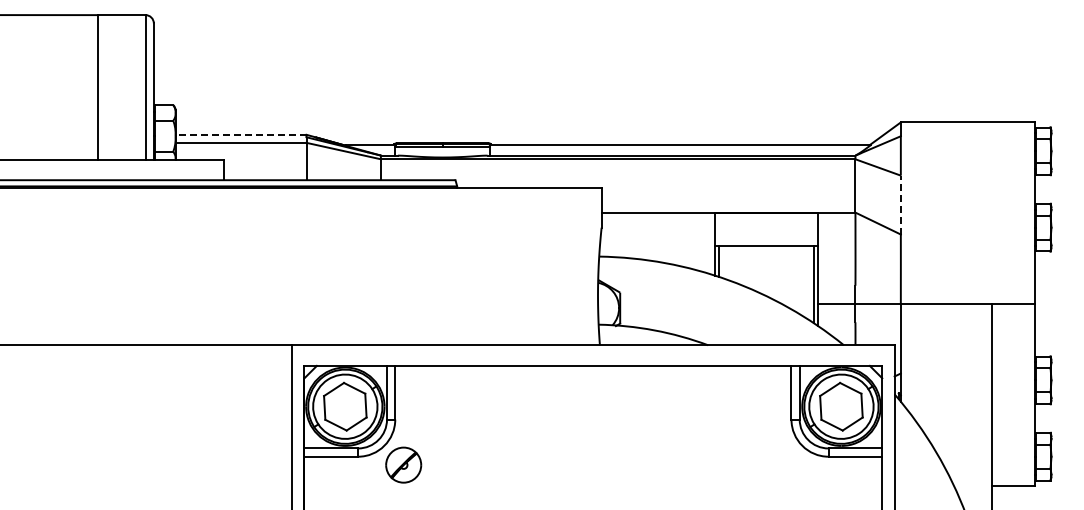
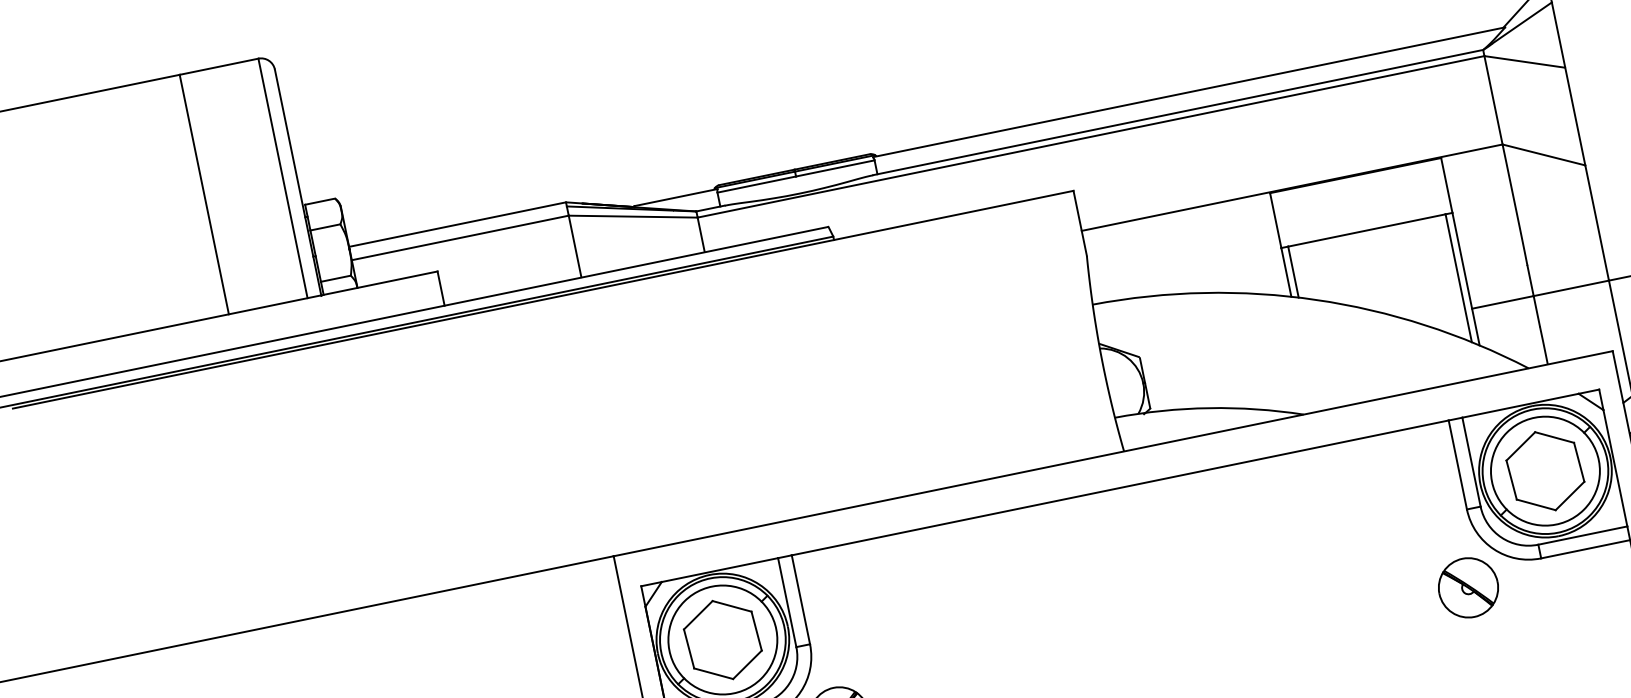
line: (240, 134) -> (456, 224), dashed -> solid
line: (900, 204) -> (1574, 115), dashed -> solid
part: (782, 464) -> (1467, 586), added

